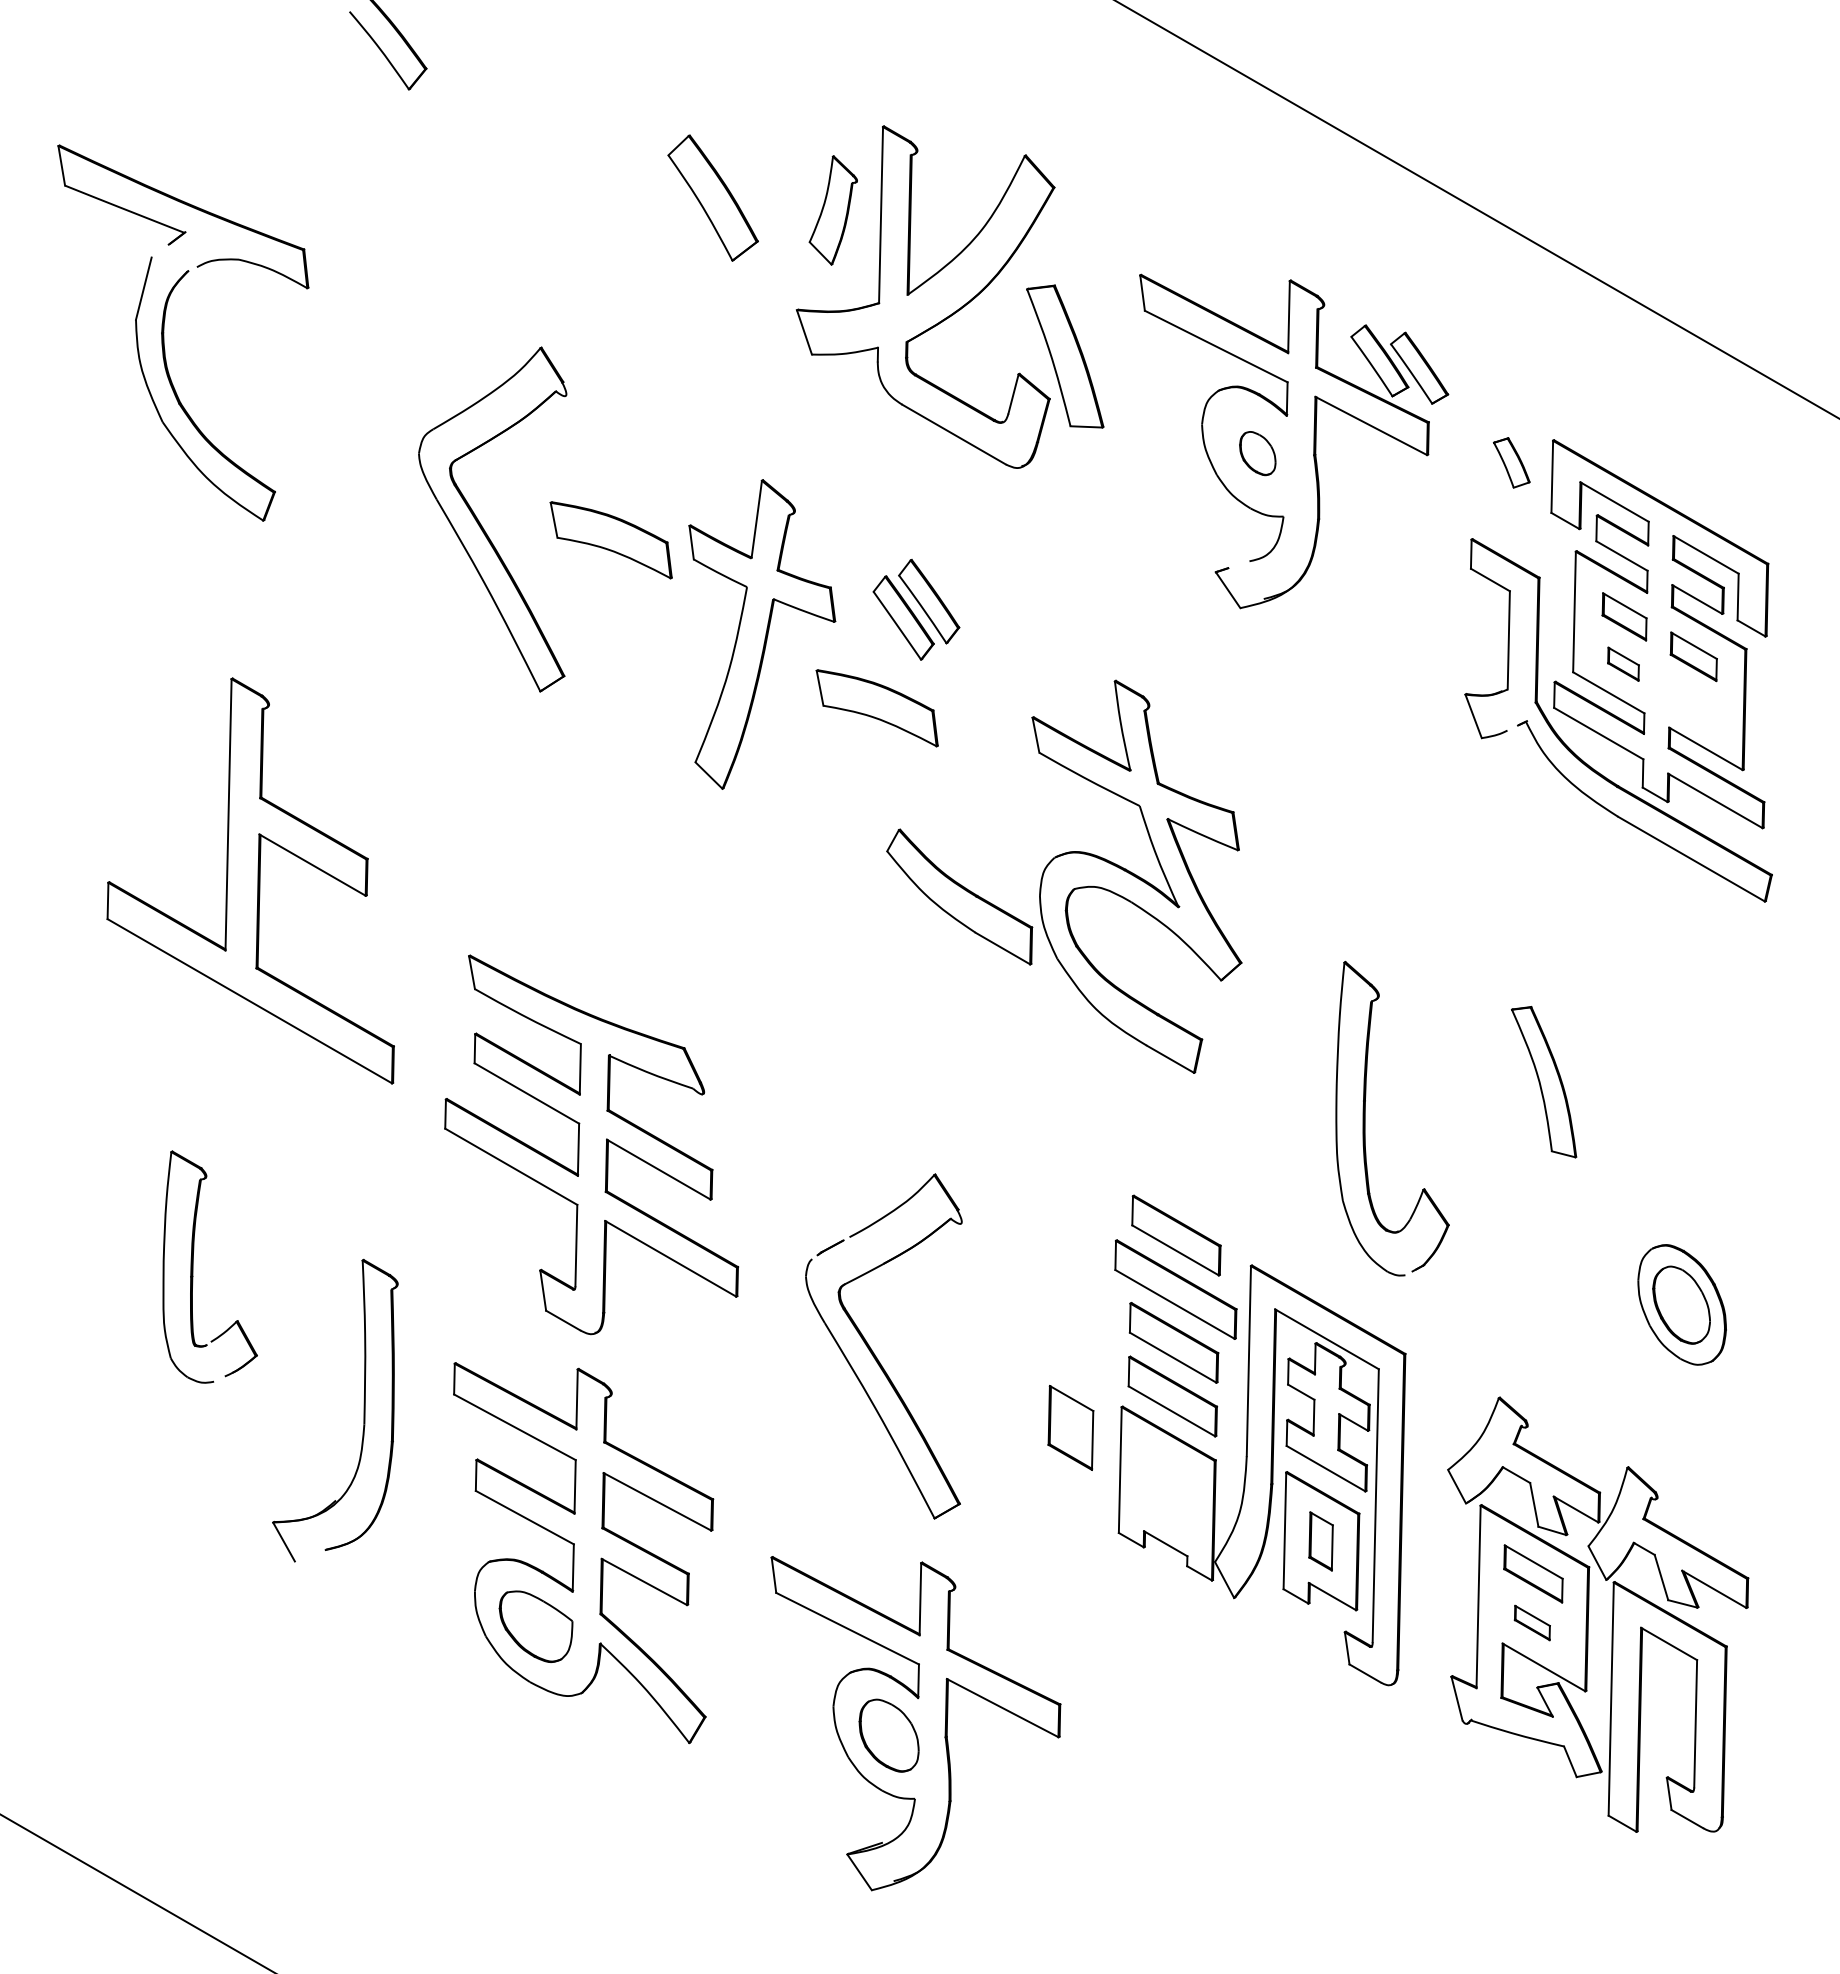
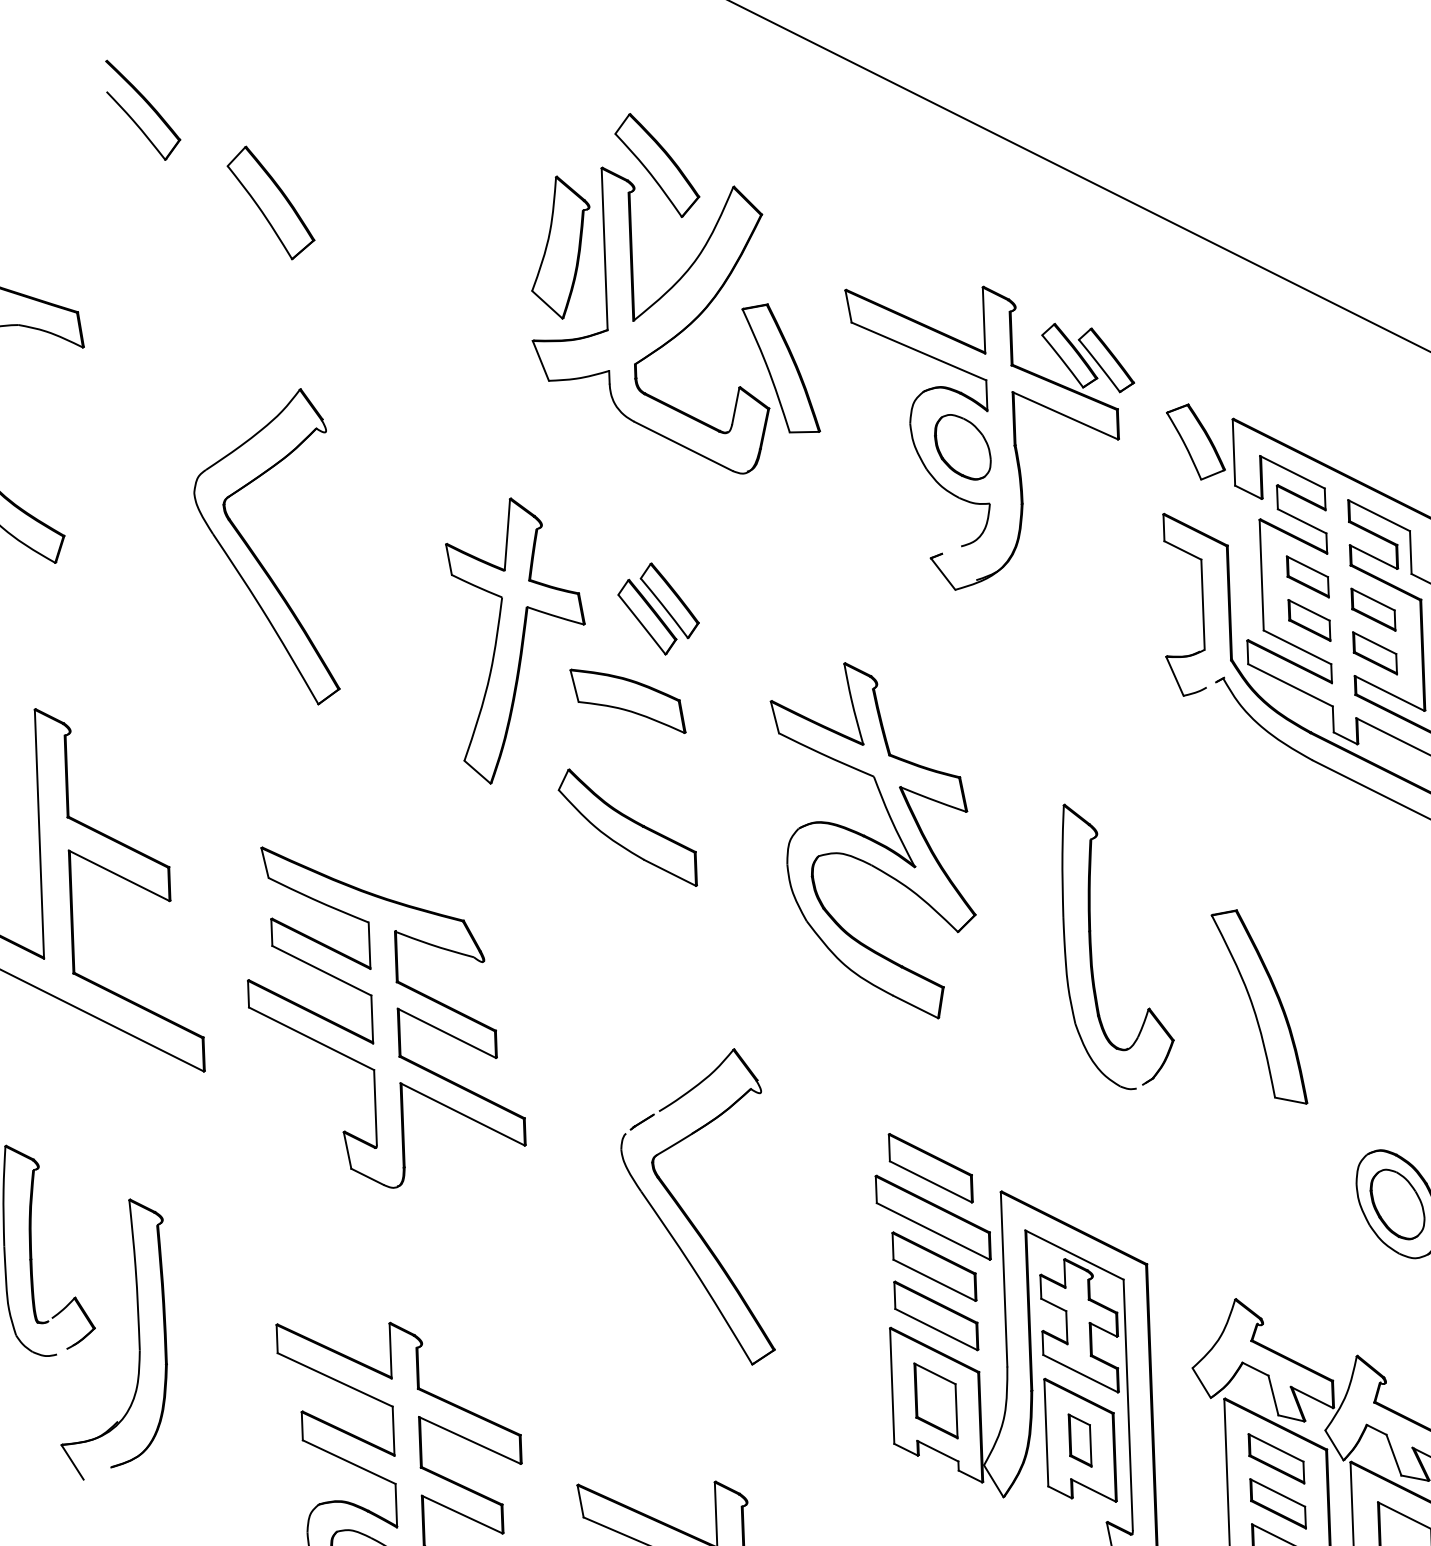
part: (943, 126) -> (657, 164), added
part: (712, 197) -> (270, 202), moved
part: (833, 210) -> (560, 247), size x1.43
part: (1257, 453) -> (962, 447), size x1.67
part: (1511, 462) -> (1195, 441), size x1.67
part: (610, 540) -> (374, 562), removed
part: (1623, 663) -> (1309, 619), size x1.43
part: (1692, 704) -> (1374, 653), added
part: (959, 896) -> (627, 827), moved
part: (1543, 1081) -> (1258, 1007), size x1.43
part: (1365, 1118) -> (1091, 947), moved
part: (591, 1144) -> (383, 1014), moved
part: (873, 1351) -> (687, 1214), moved
part: (363, 1410) -> (138, 1337), moved
part: (1070, 1427) -> (935, 1400), moved
part: (1532, 1622) -> (1278, 1503), size x1.67

